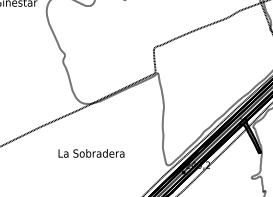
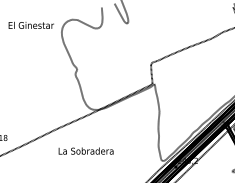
text: (90, 152) -> (85, 150), moved

